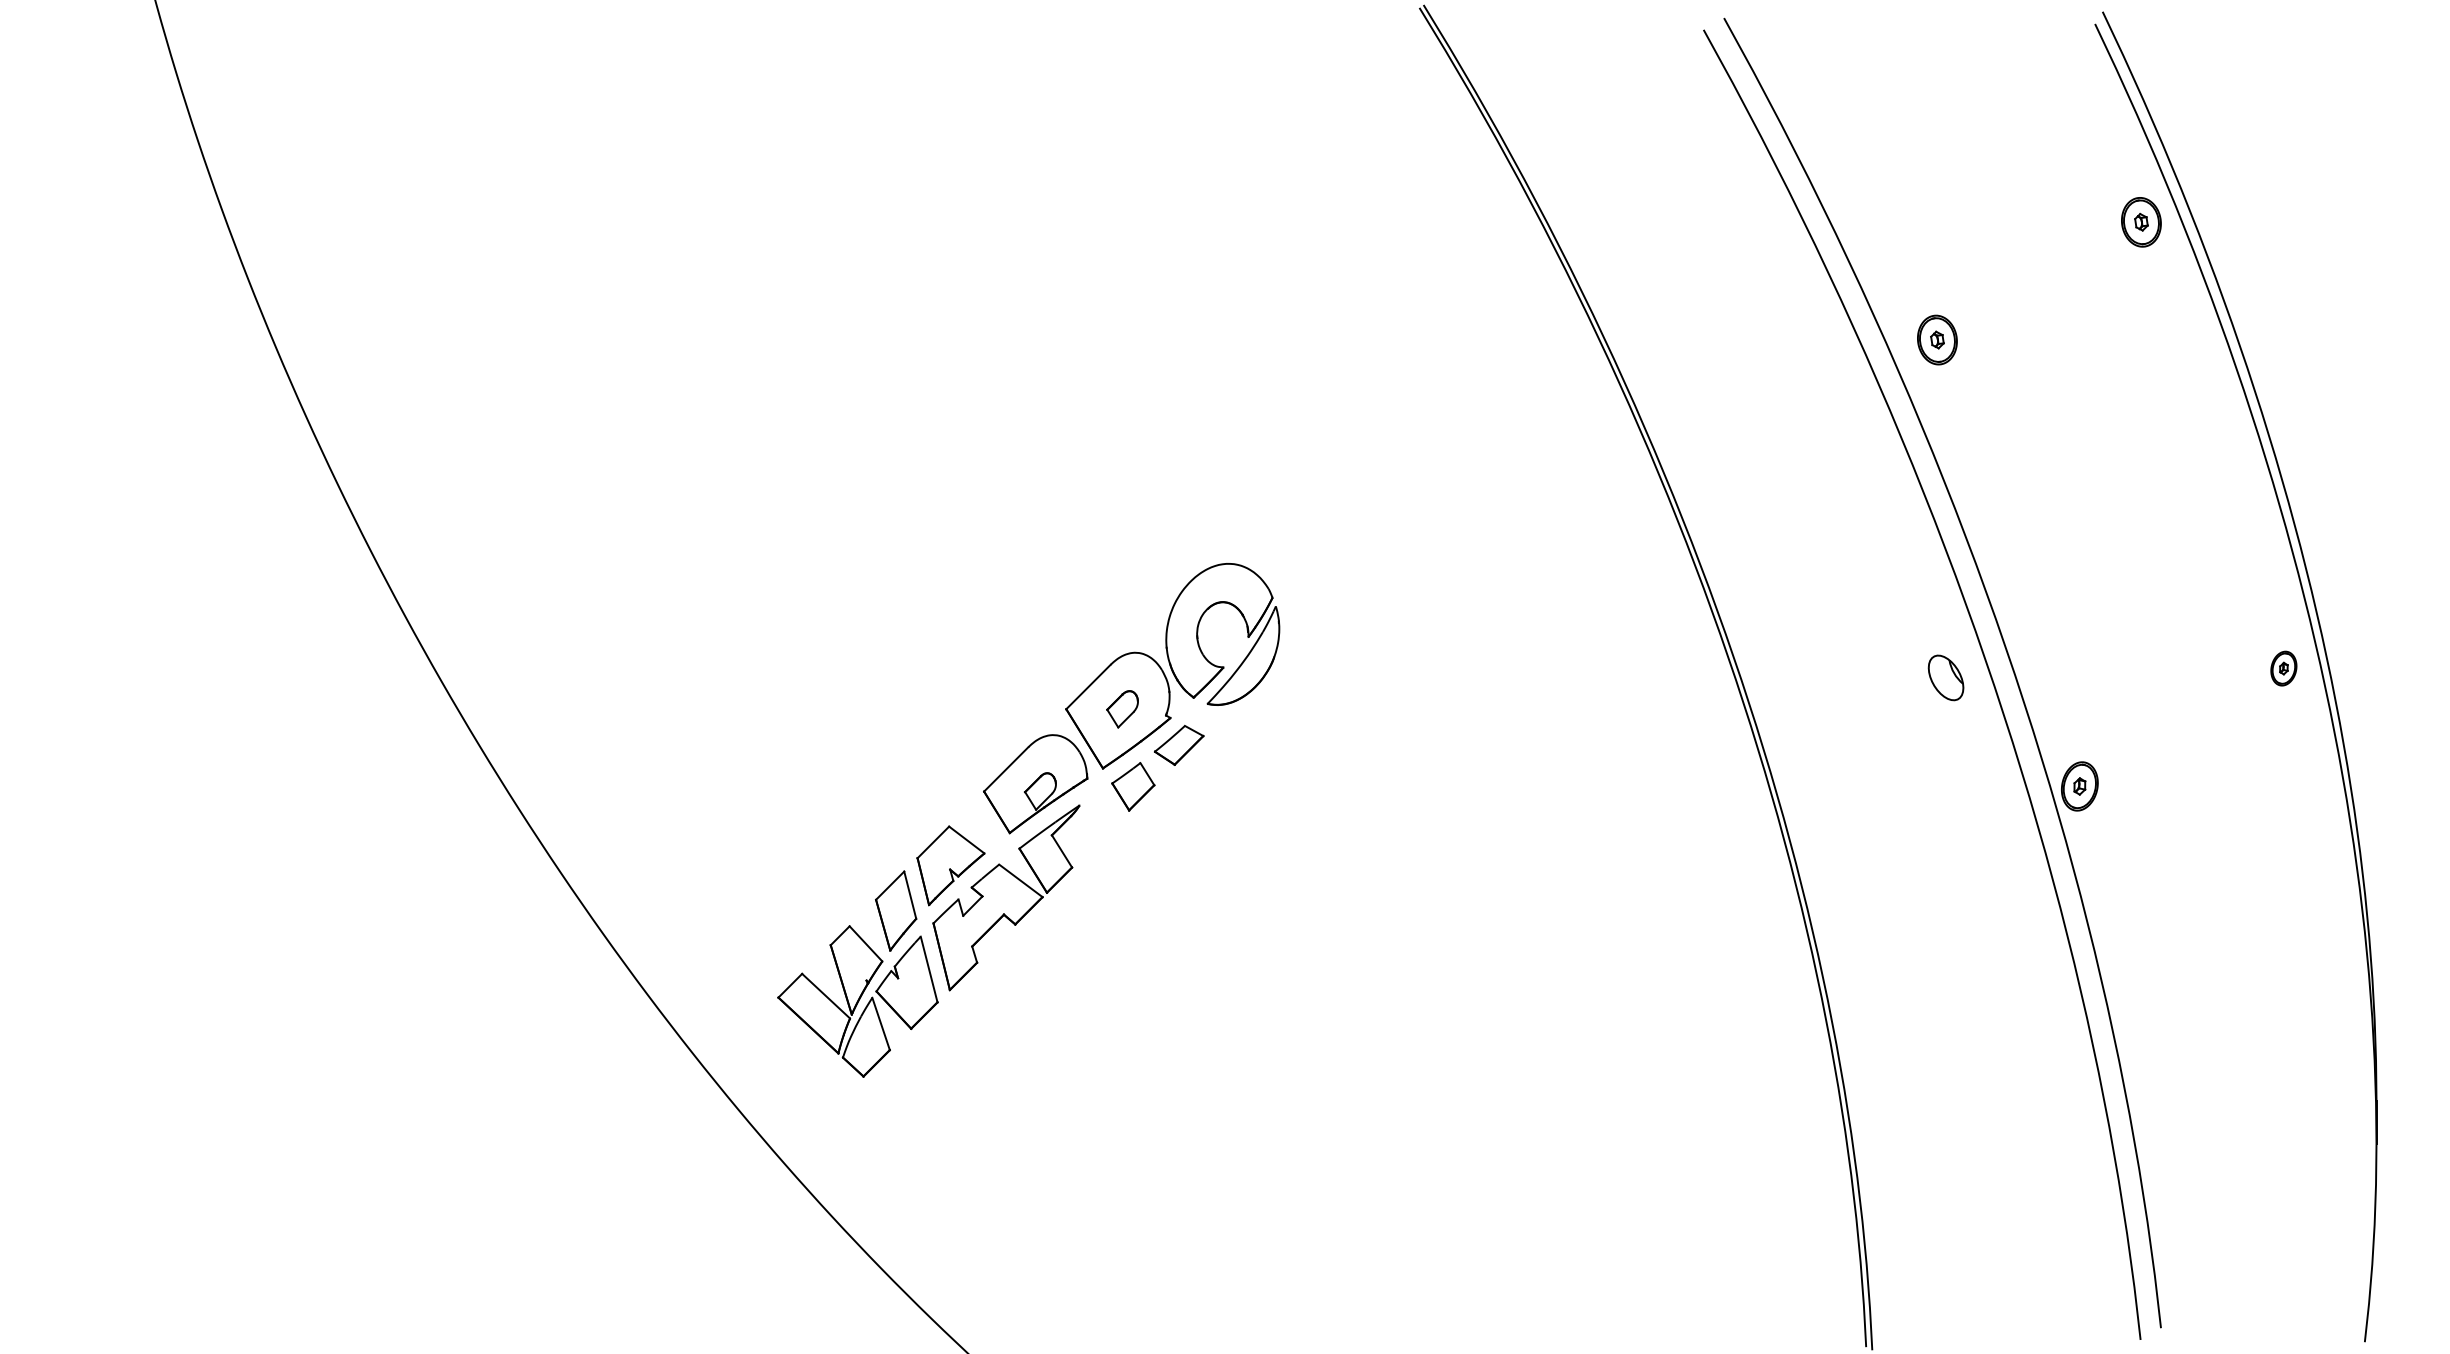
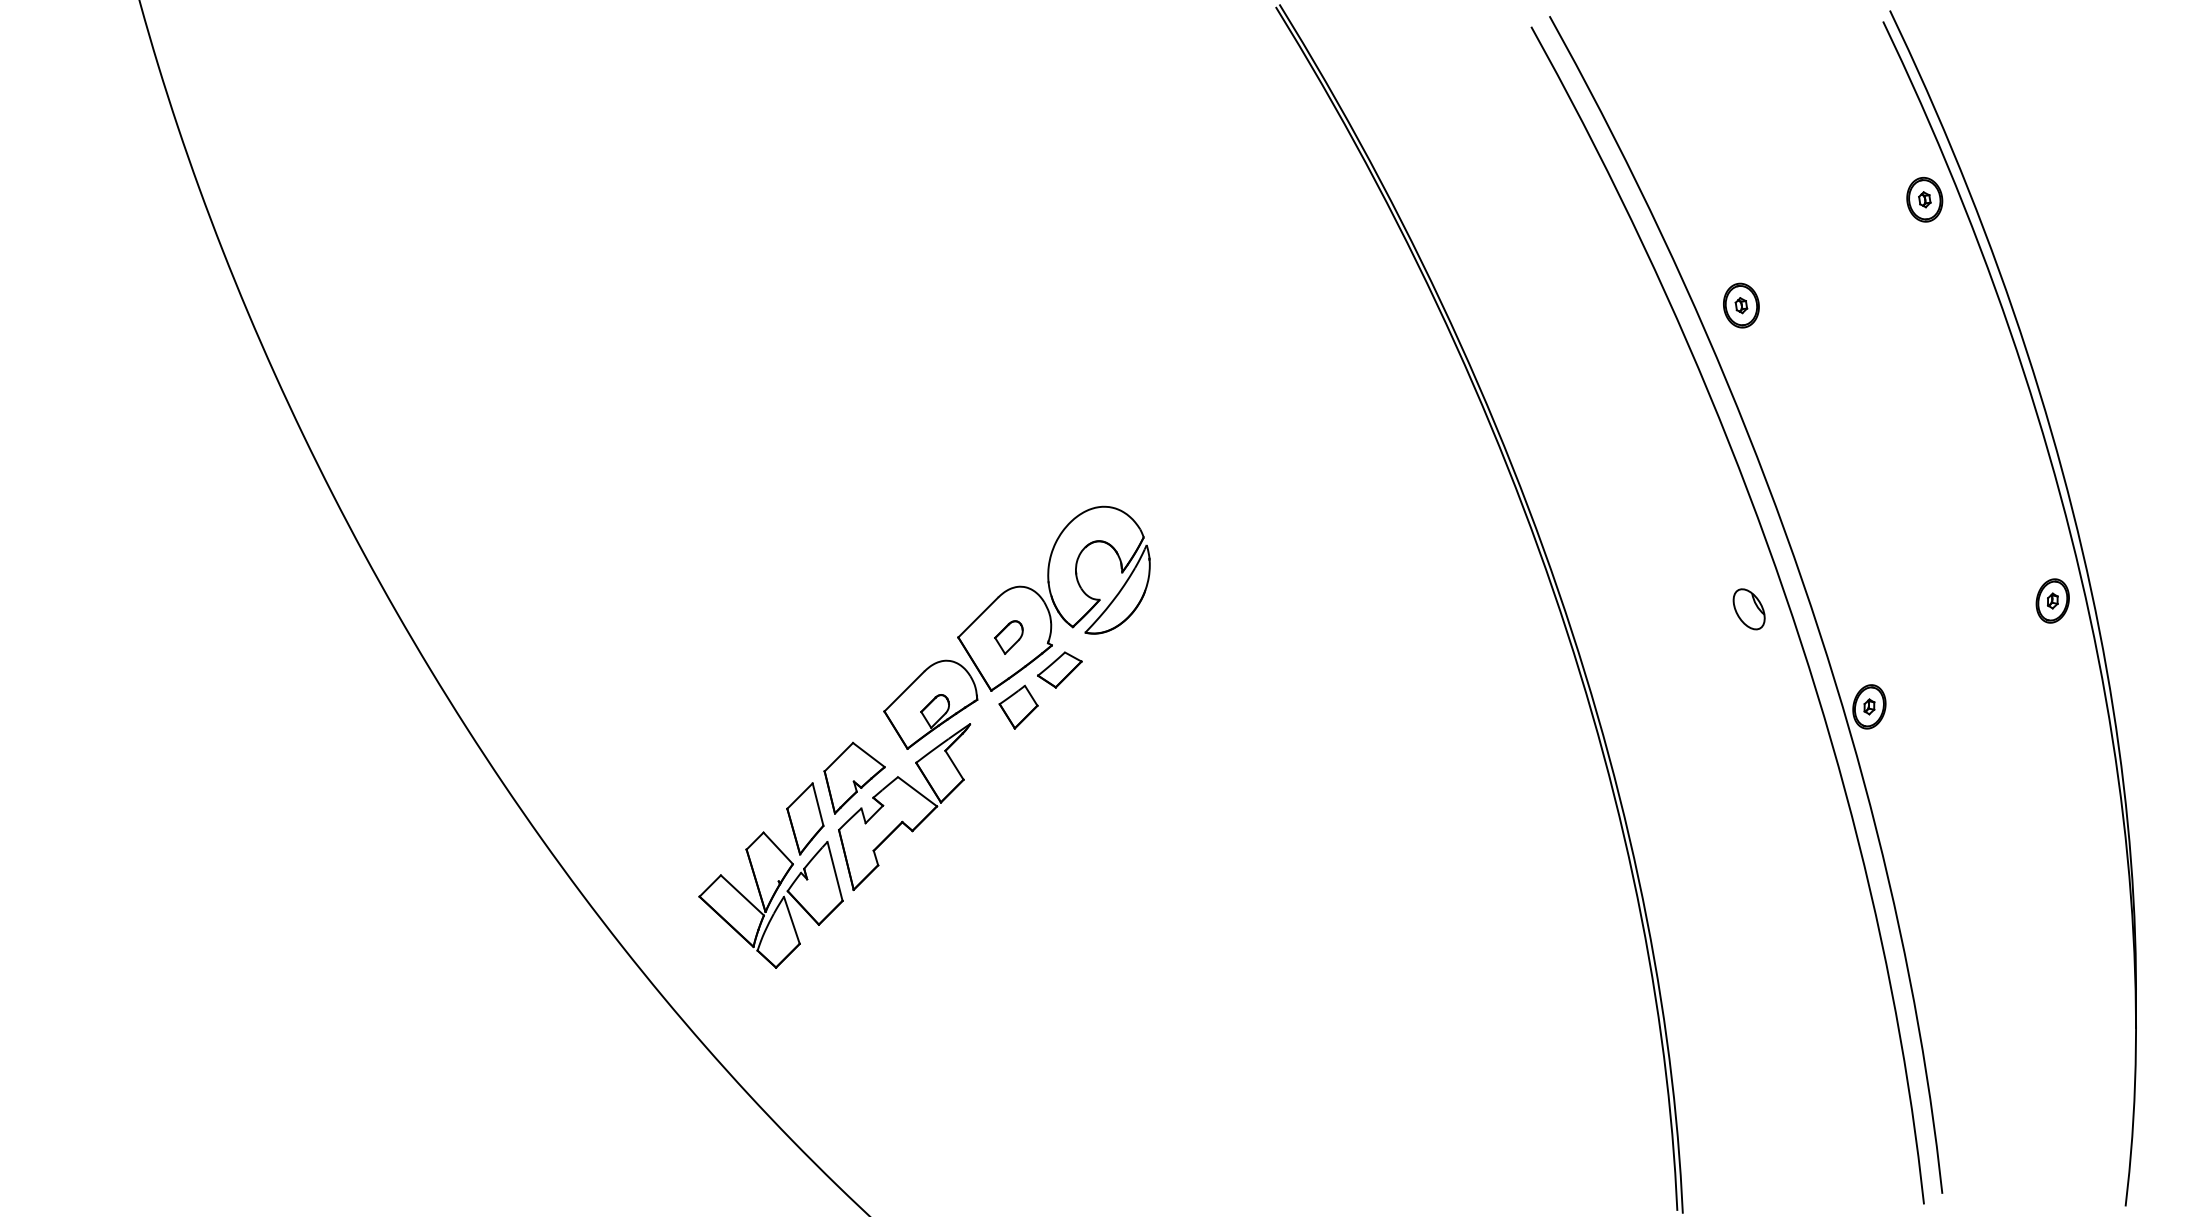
part: (2283, 668) -> (2052, 600), size x1.43

